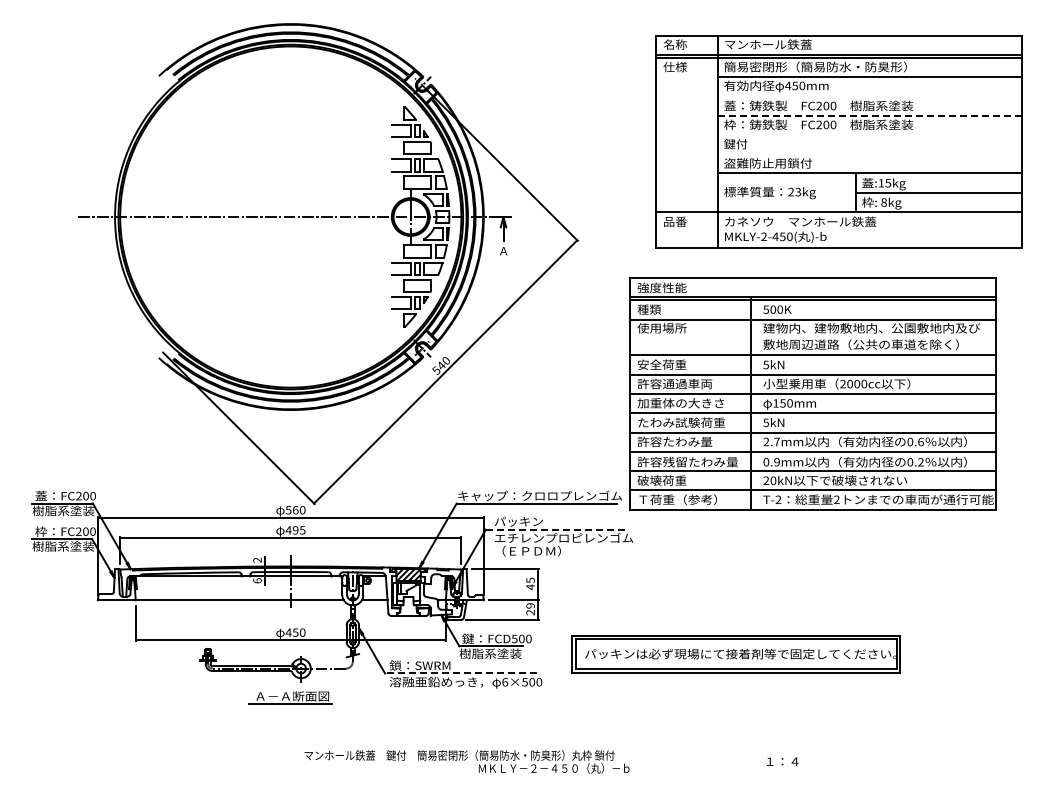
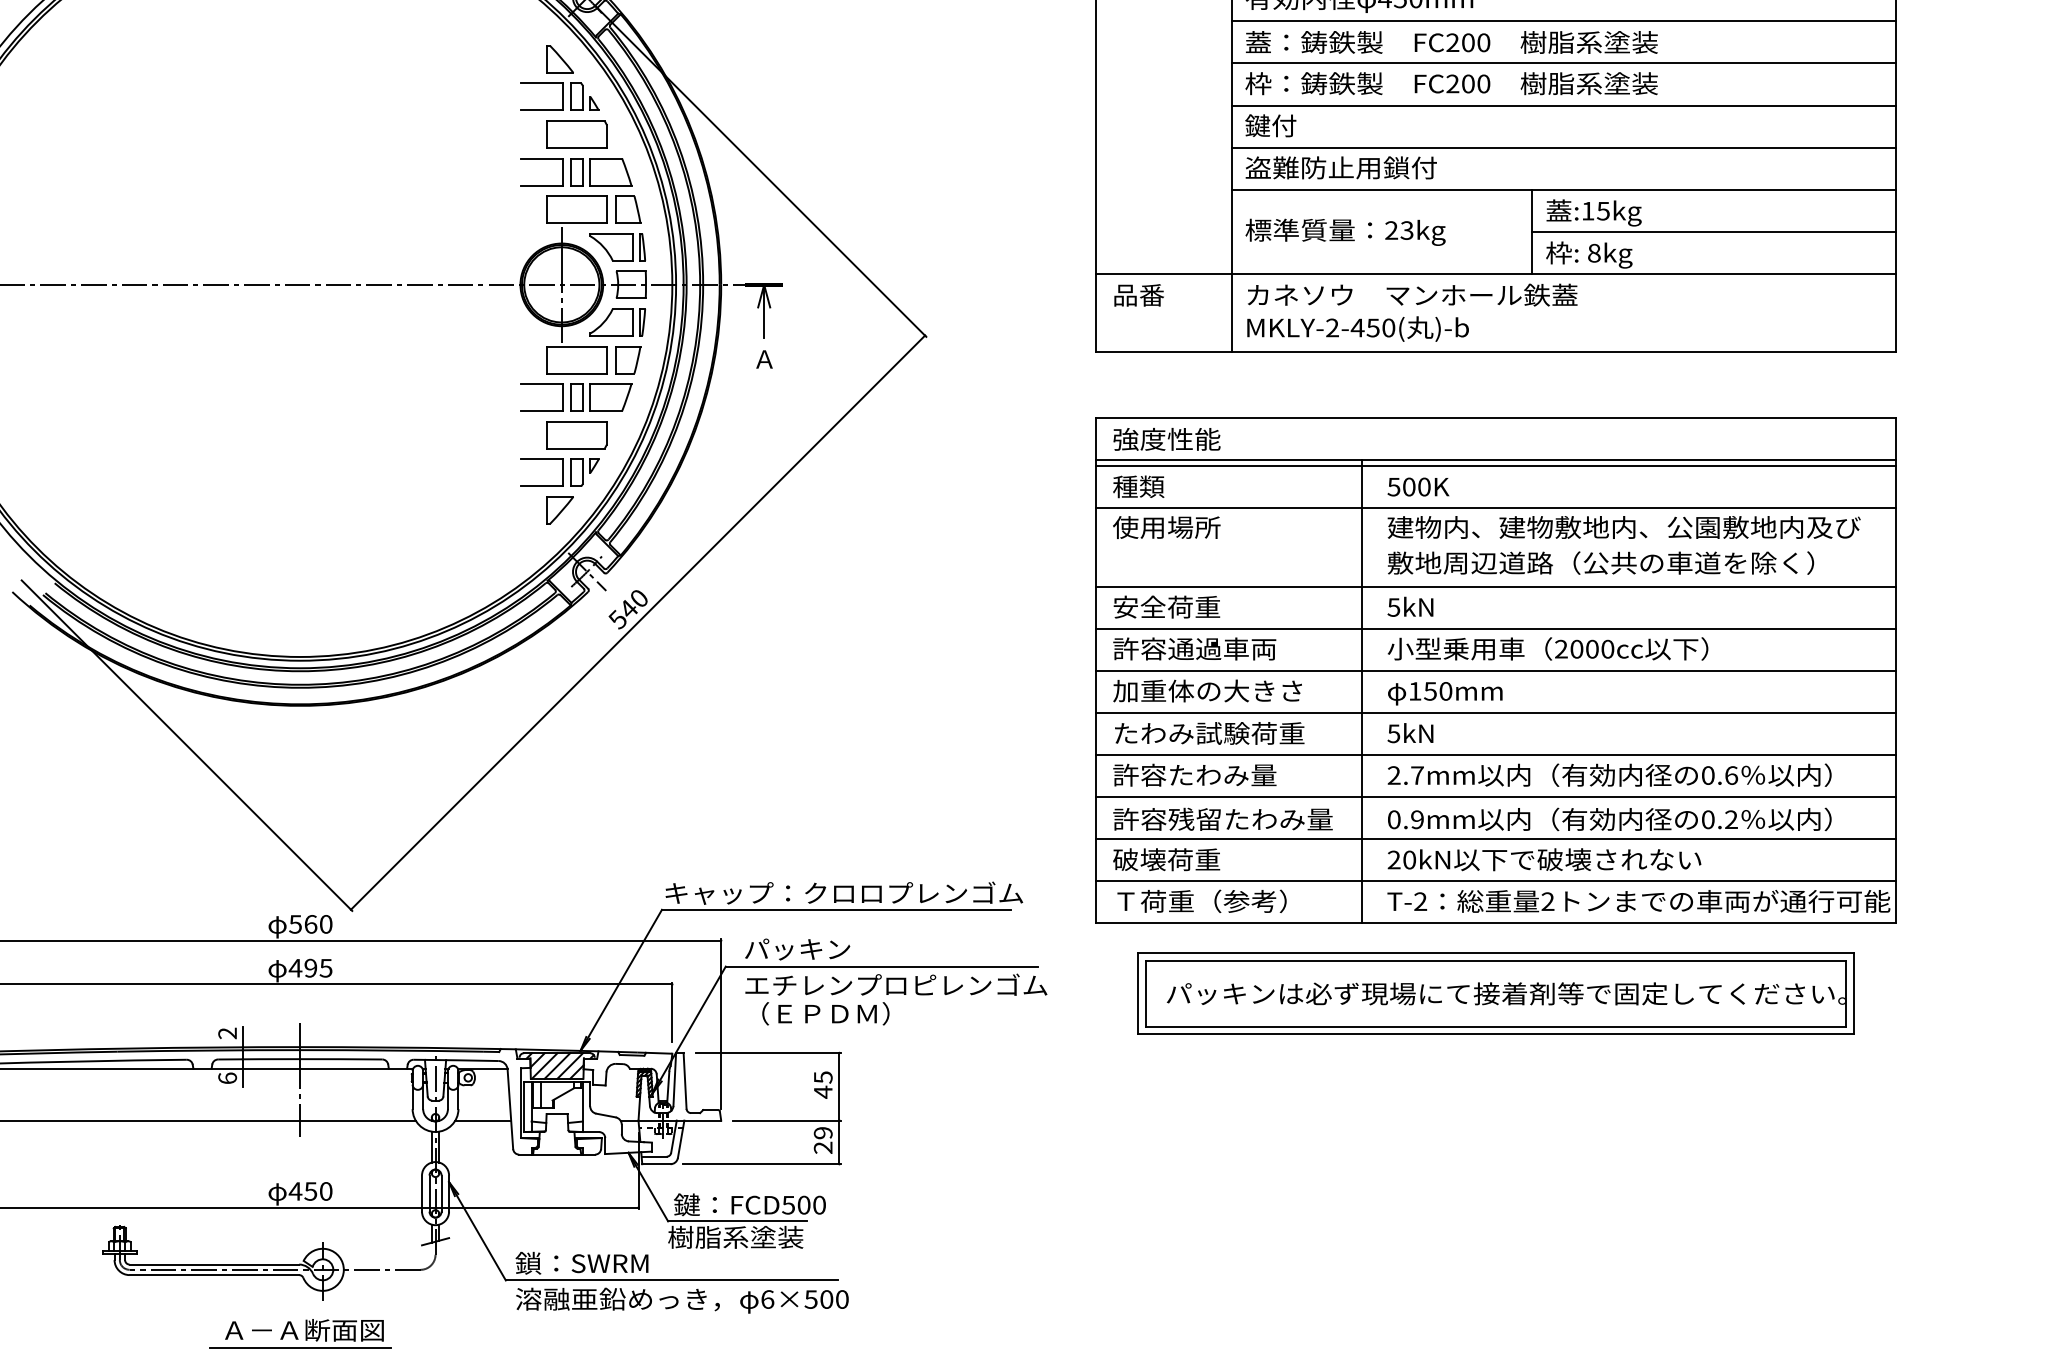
line: (869, 96) -> (1562, 21), added
line: (870, 115) -> (1564, 63), dashed -> solid
line: (869, 134) -> (1562, 104), added
line: (869, 154) -> (1562, 148), added
part: (812, 393) -> (1494, 669), moved
line: (557, 529) -> (881, 966), dashed -> solid
part: (735, 654) -> (1494, 994), moved
line: (460, 673) -> (670, 1280), dashed -> solid

